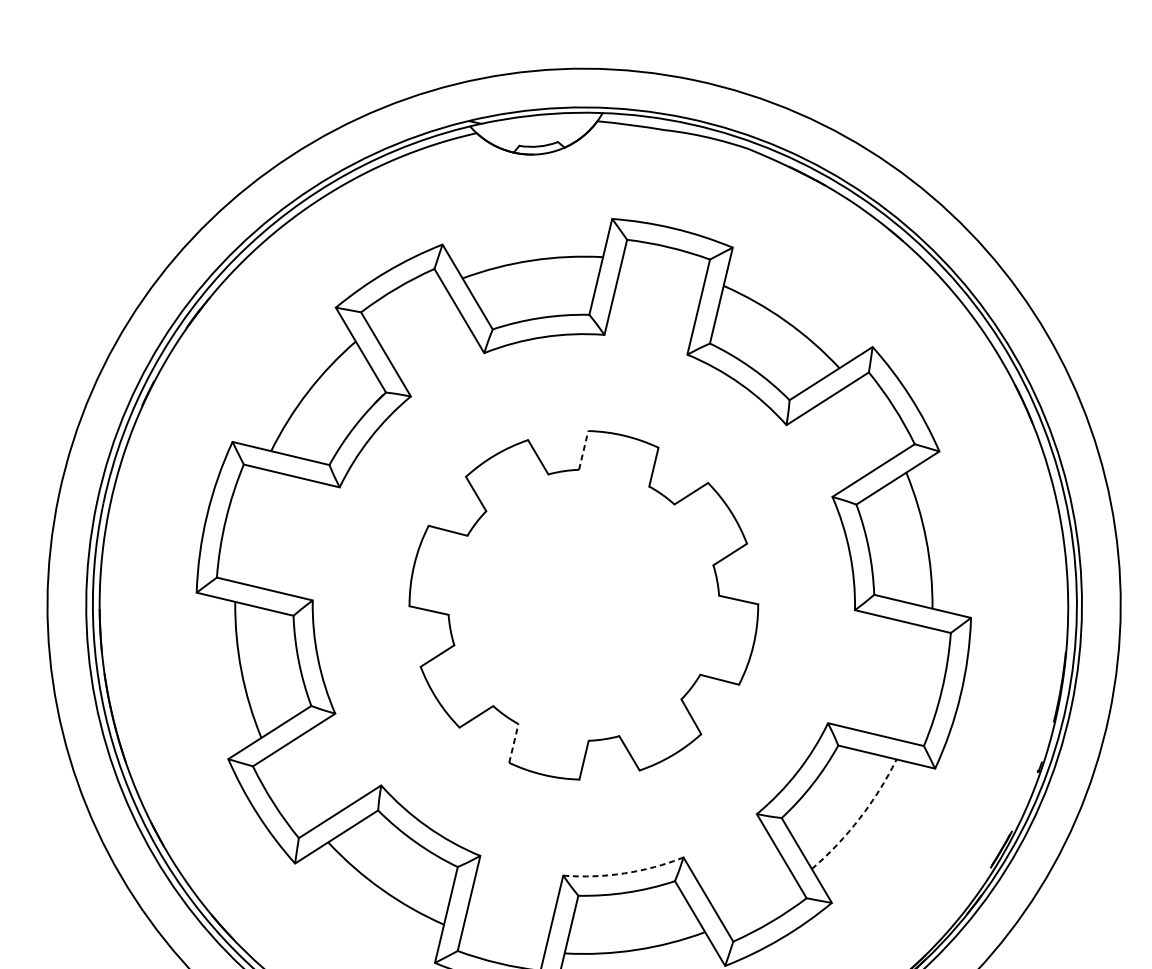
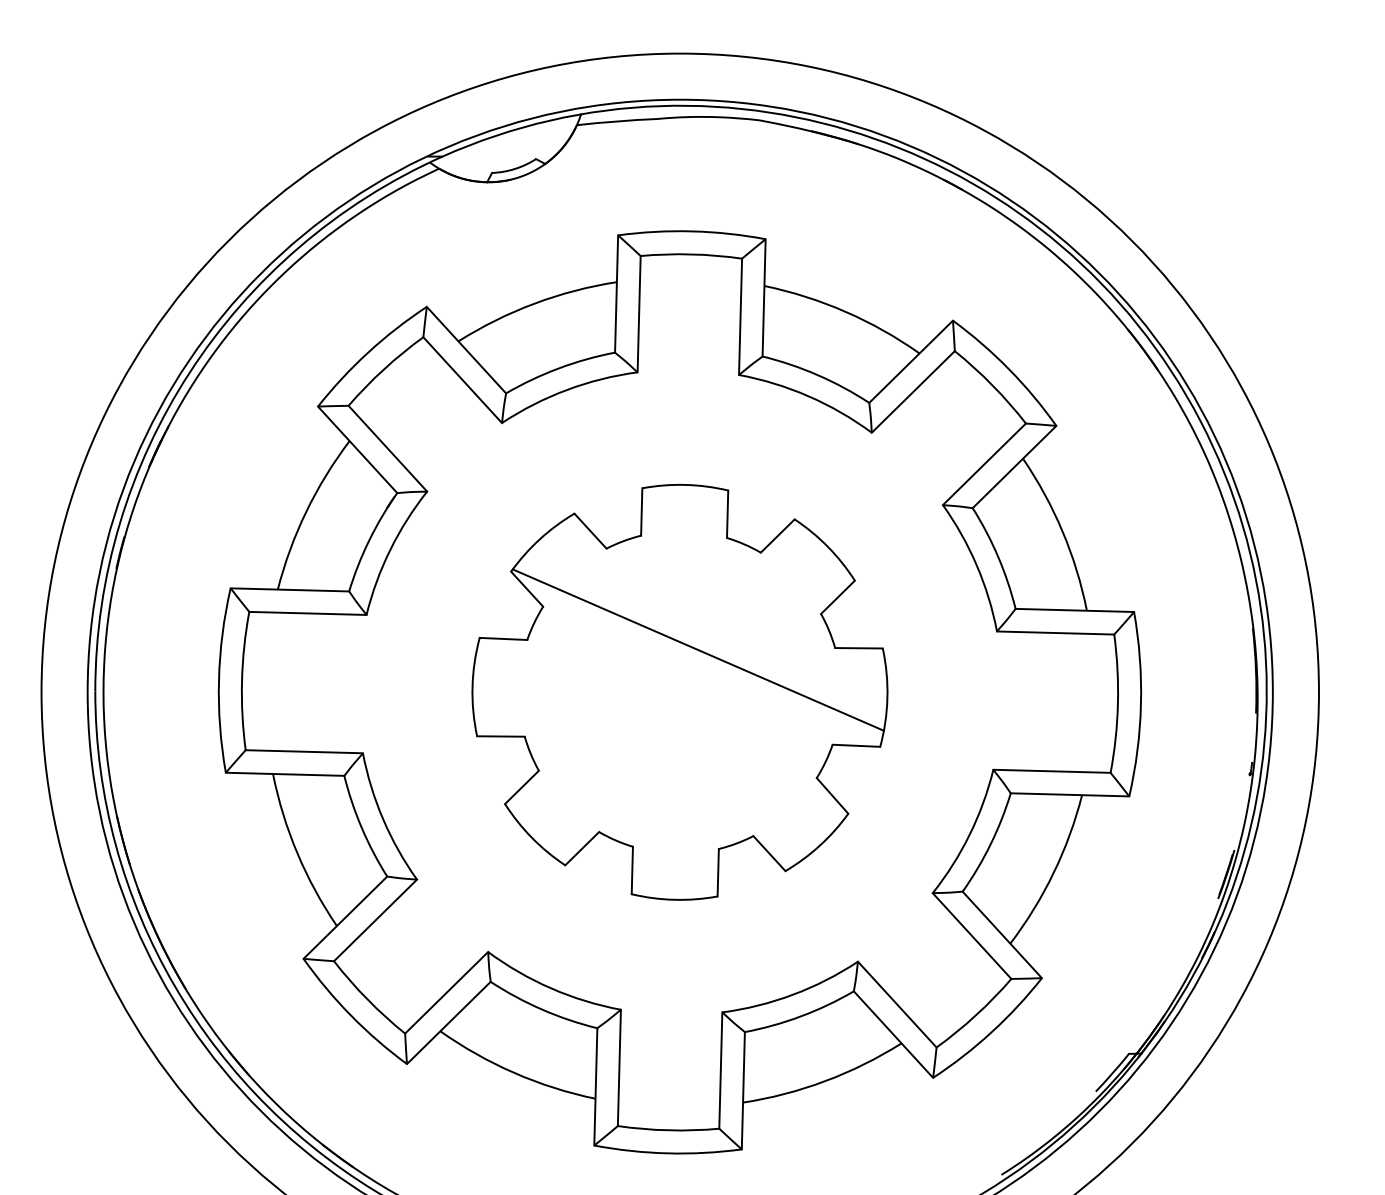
line: (583, 450) -> (641, 512), dashed -> solid
line: (605, 573) -> (697, 649), added
line: (514, 743) -> (632, 870), dashed -> solid
arc: (859, 818) -> (1053, 873), dashed -> solid
arc: (624, 873) -> (793, 994), dashed -> solid

